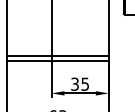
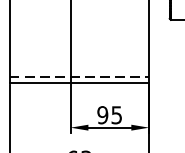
line: (58, 56) -> (80, 77), solid -> dashed
text: (74, 83) -> (102, 114), 35 -> 95

